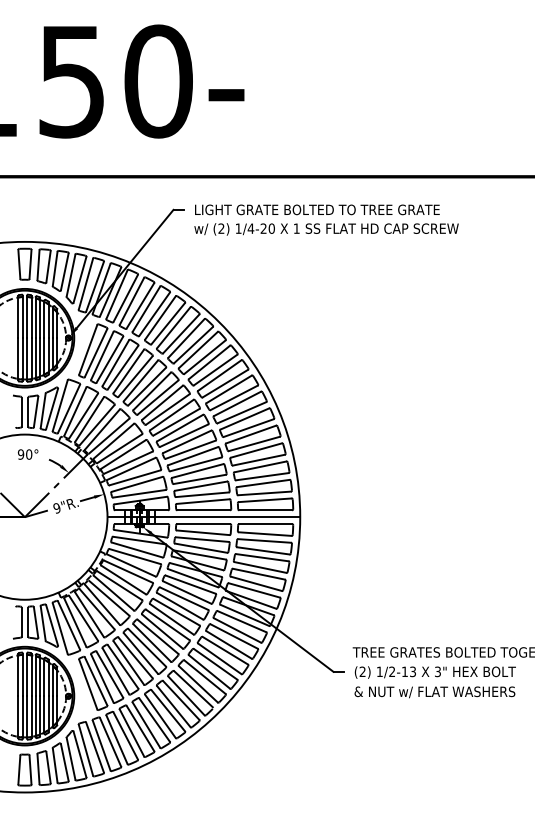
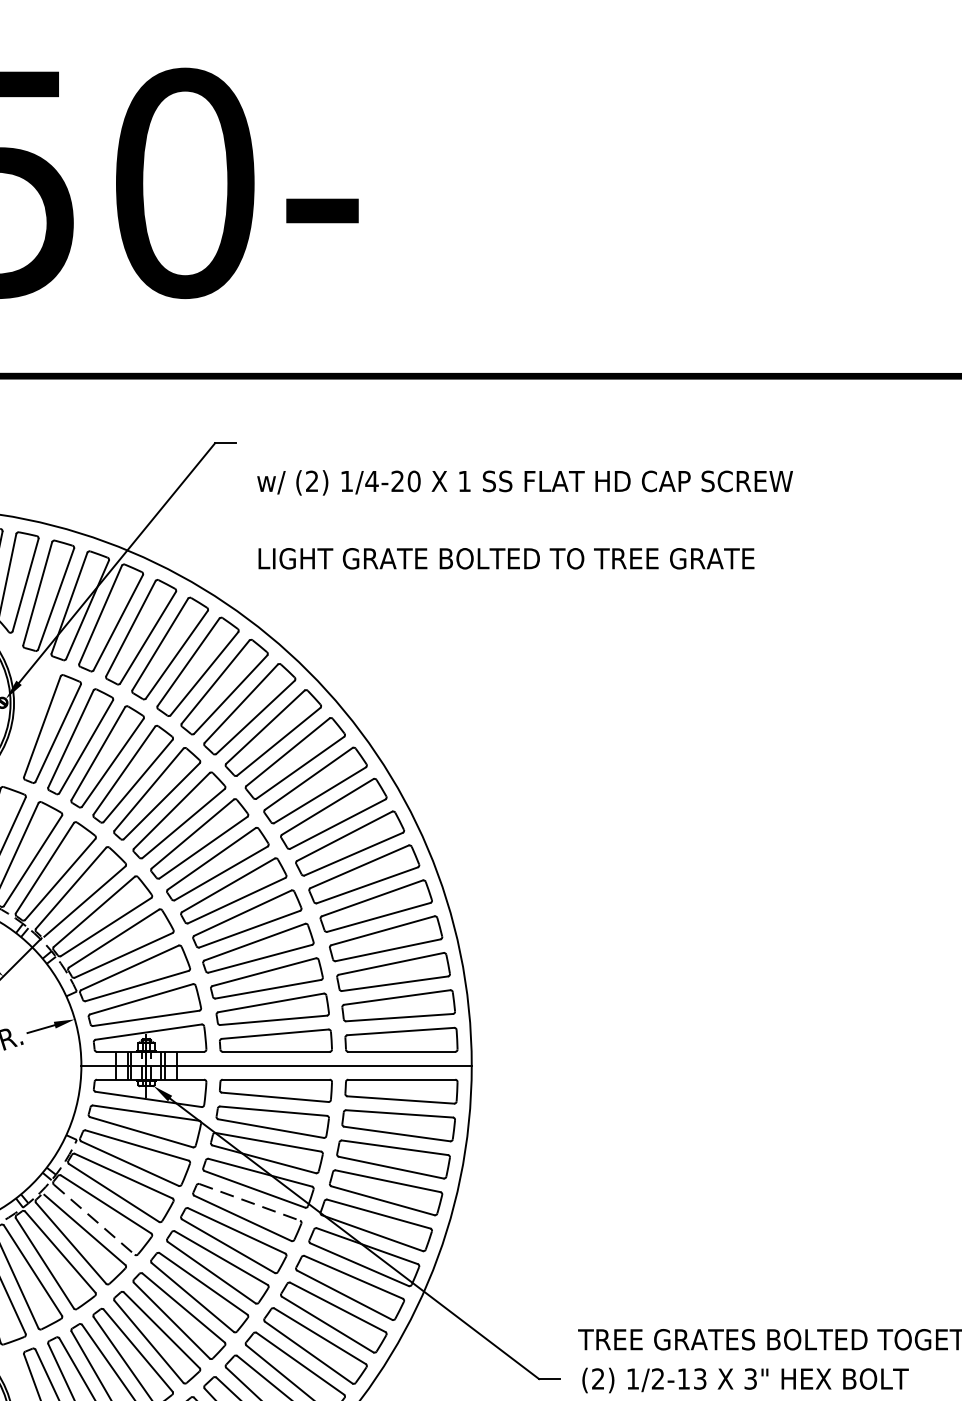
text: (317, 209) -> (506, 557), moved
line: (191, 584) -> (251, 1202), solid -> dashed
line: (114, 593) -> (95, 1220), solid -> dashed

